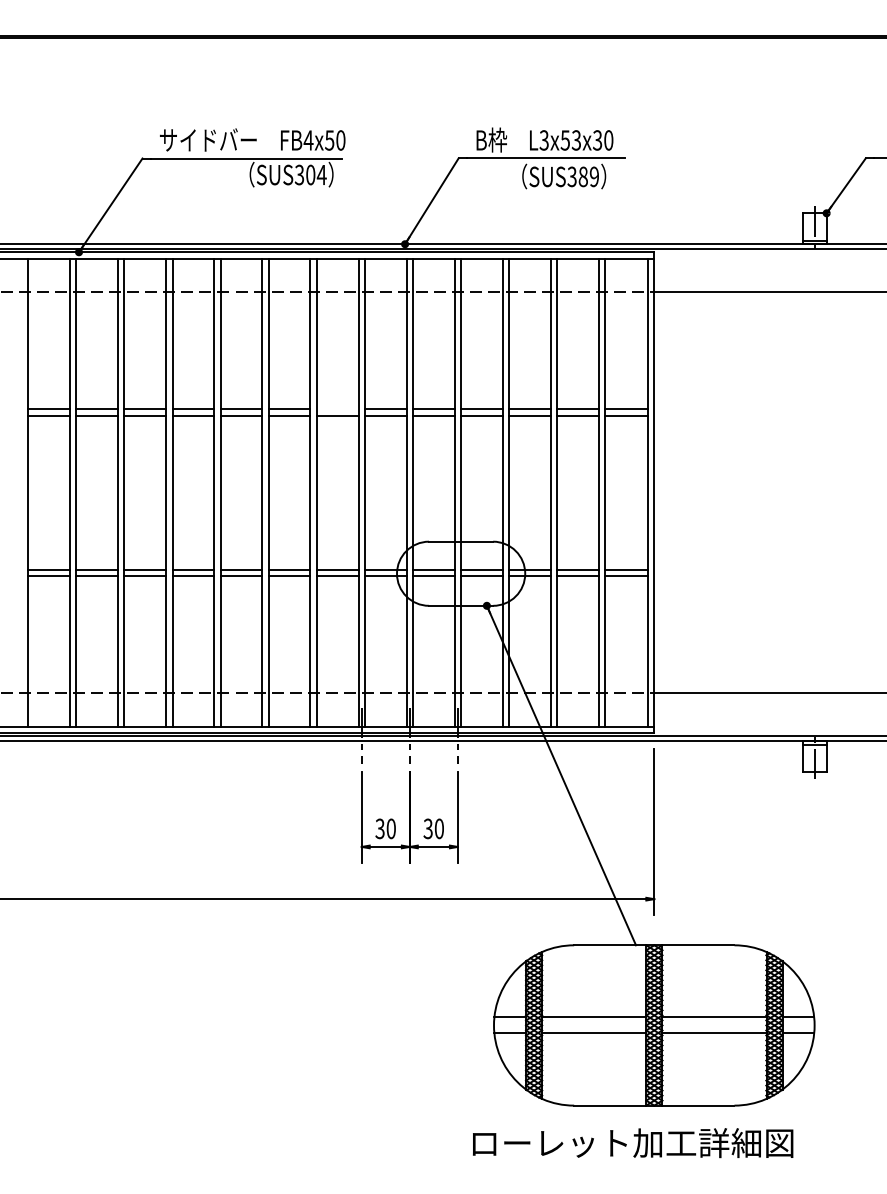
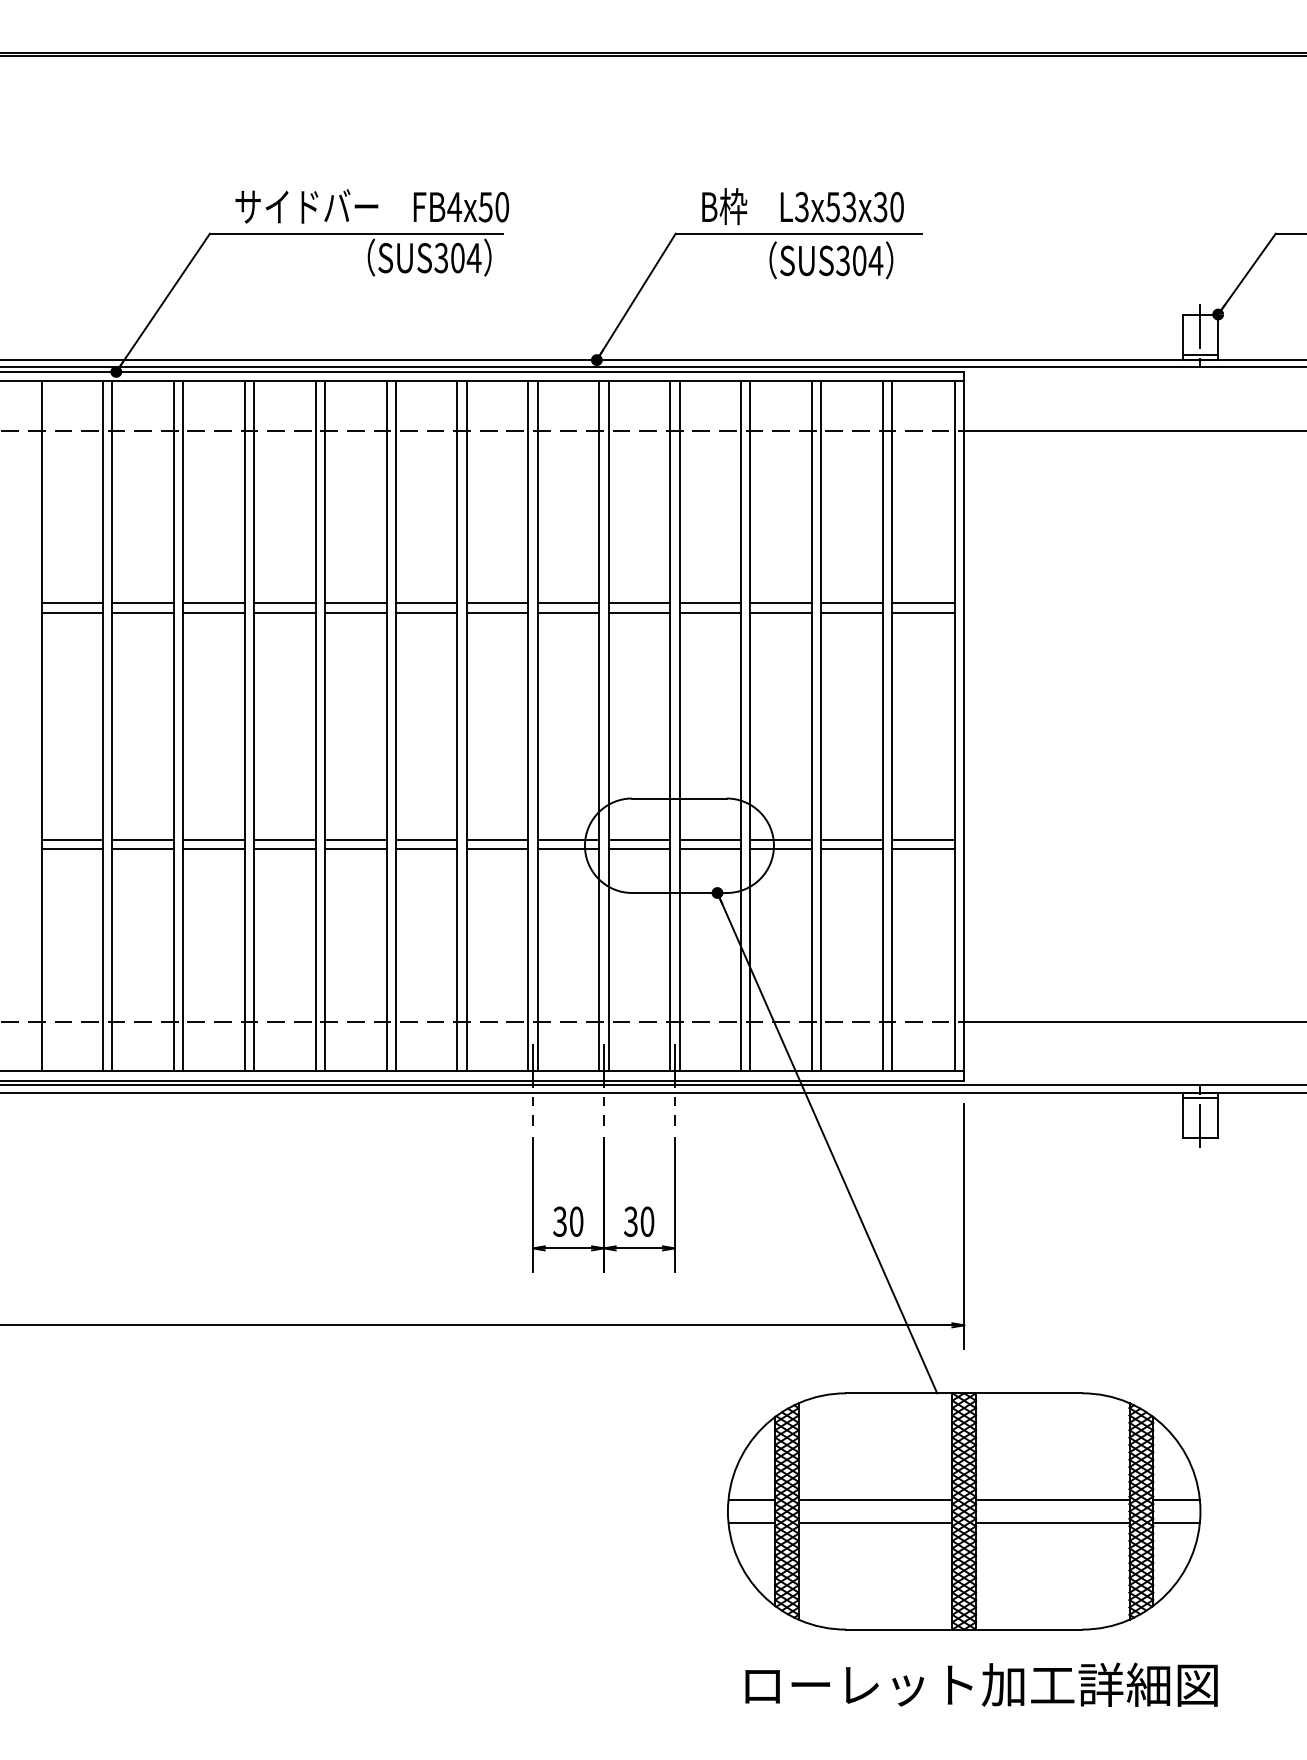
text: (588, 176) -> (867, 260), SUS389 -> SUS304
line: (337, 409) -> (497, 603), added
text: (633, 1143) -> (982, 1685), moved

